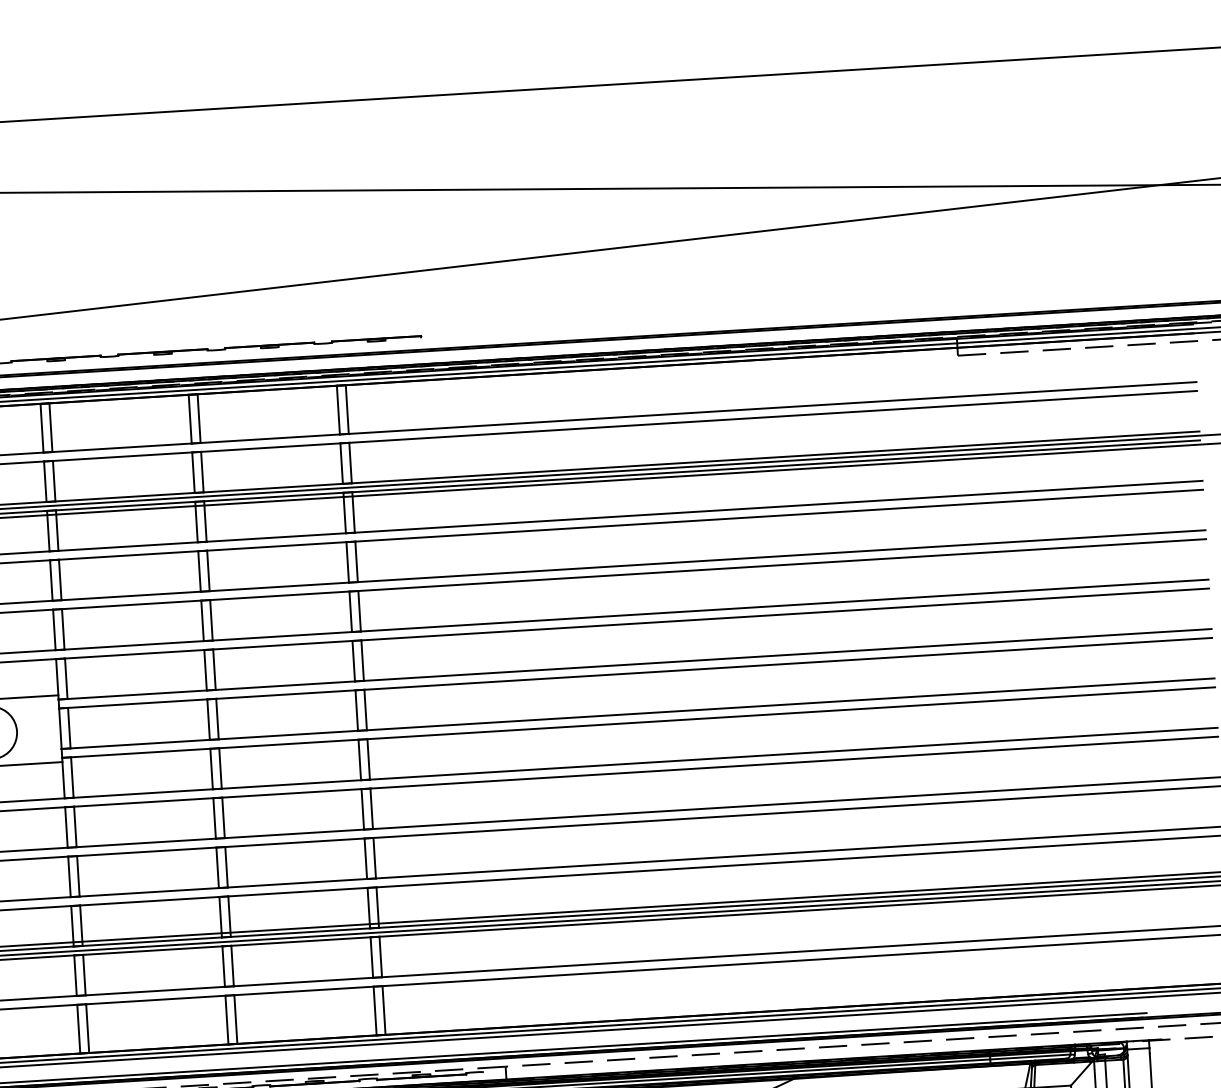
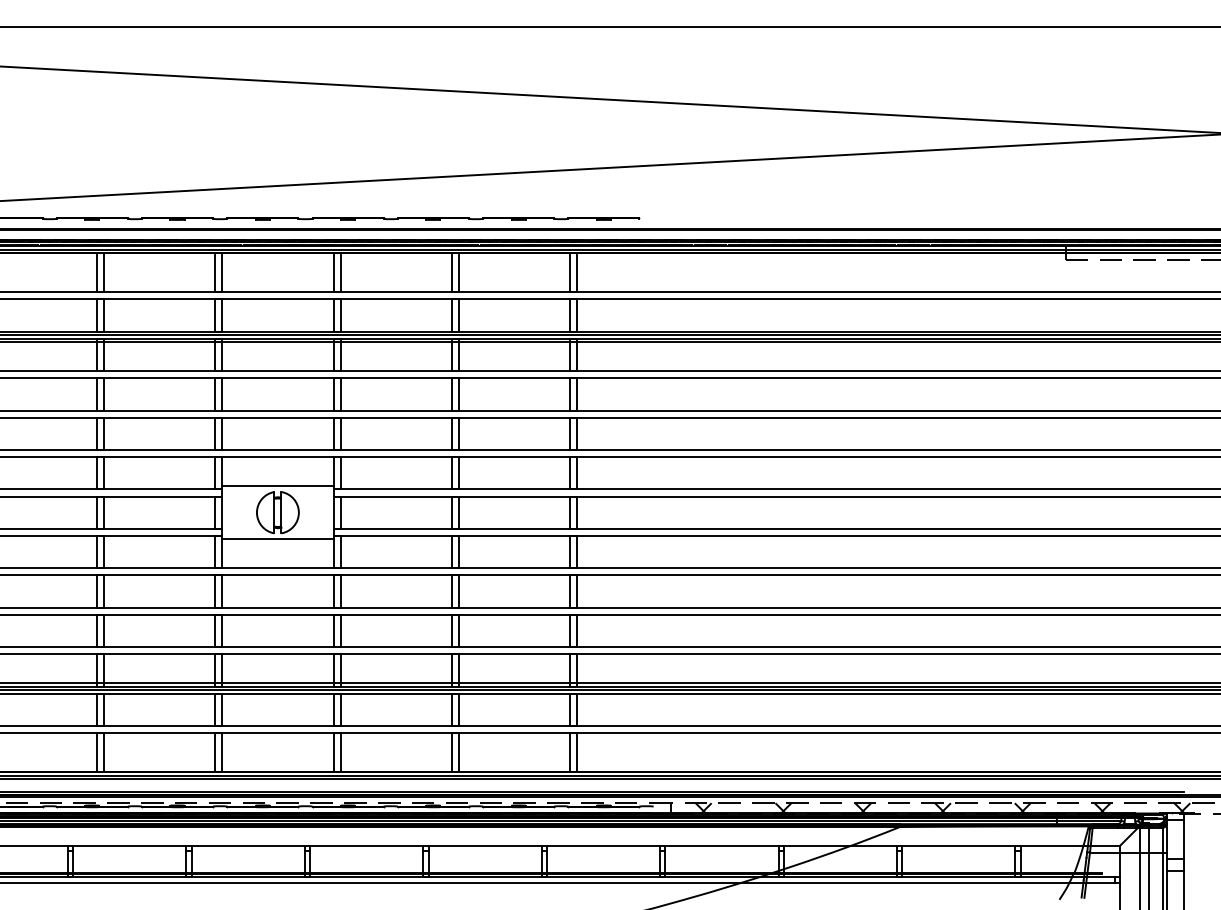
hatch: (845, 1052) -> (942, 808), added

